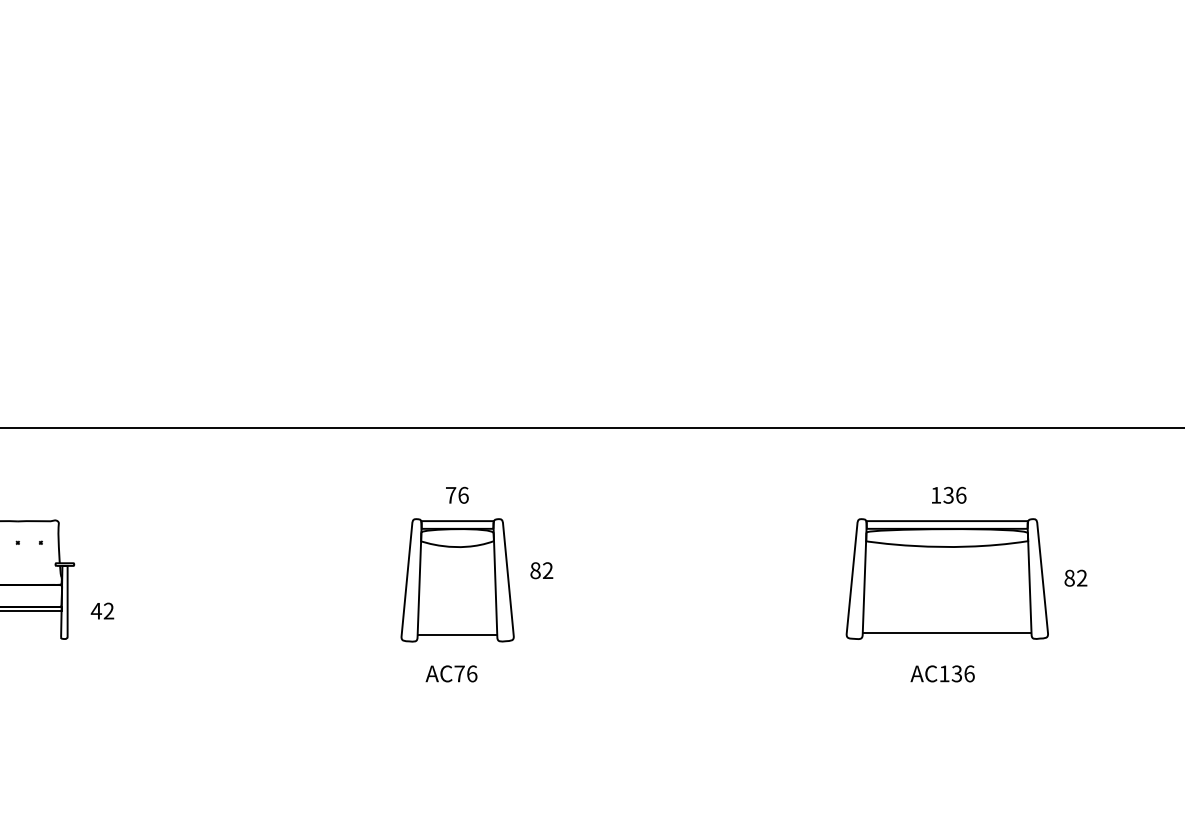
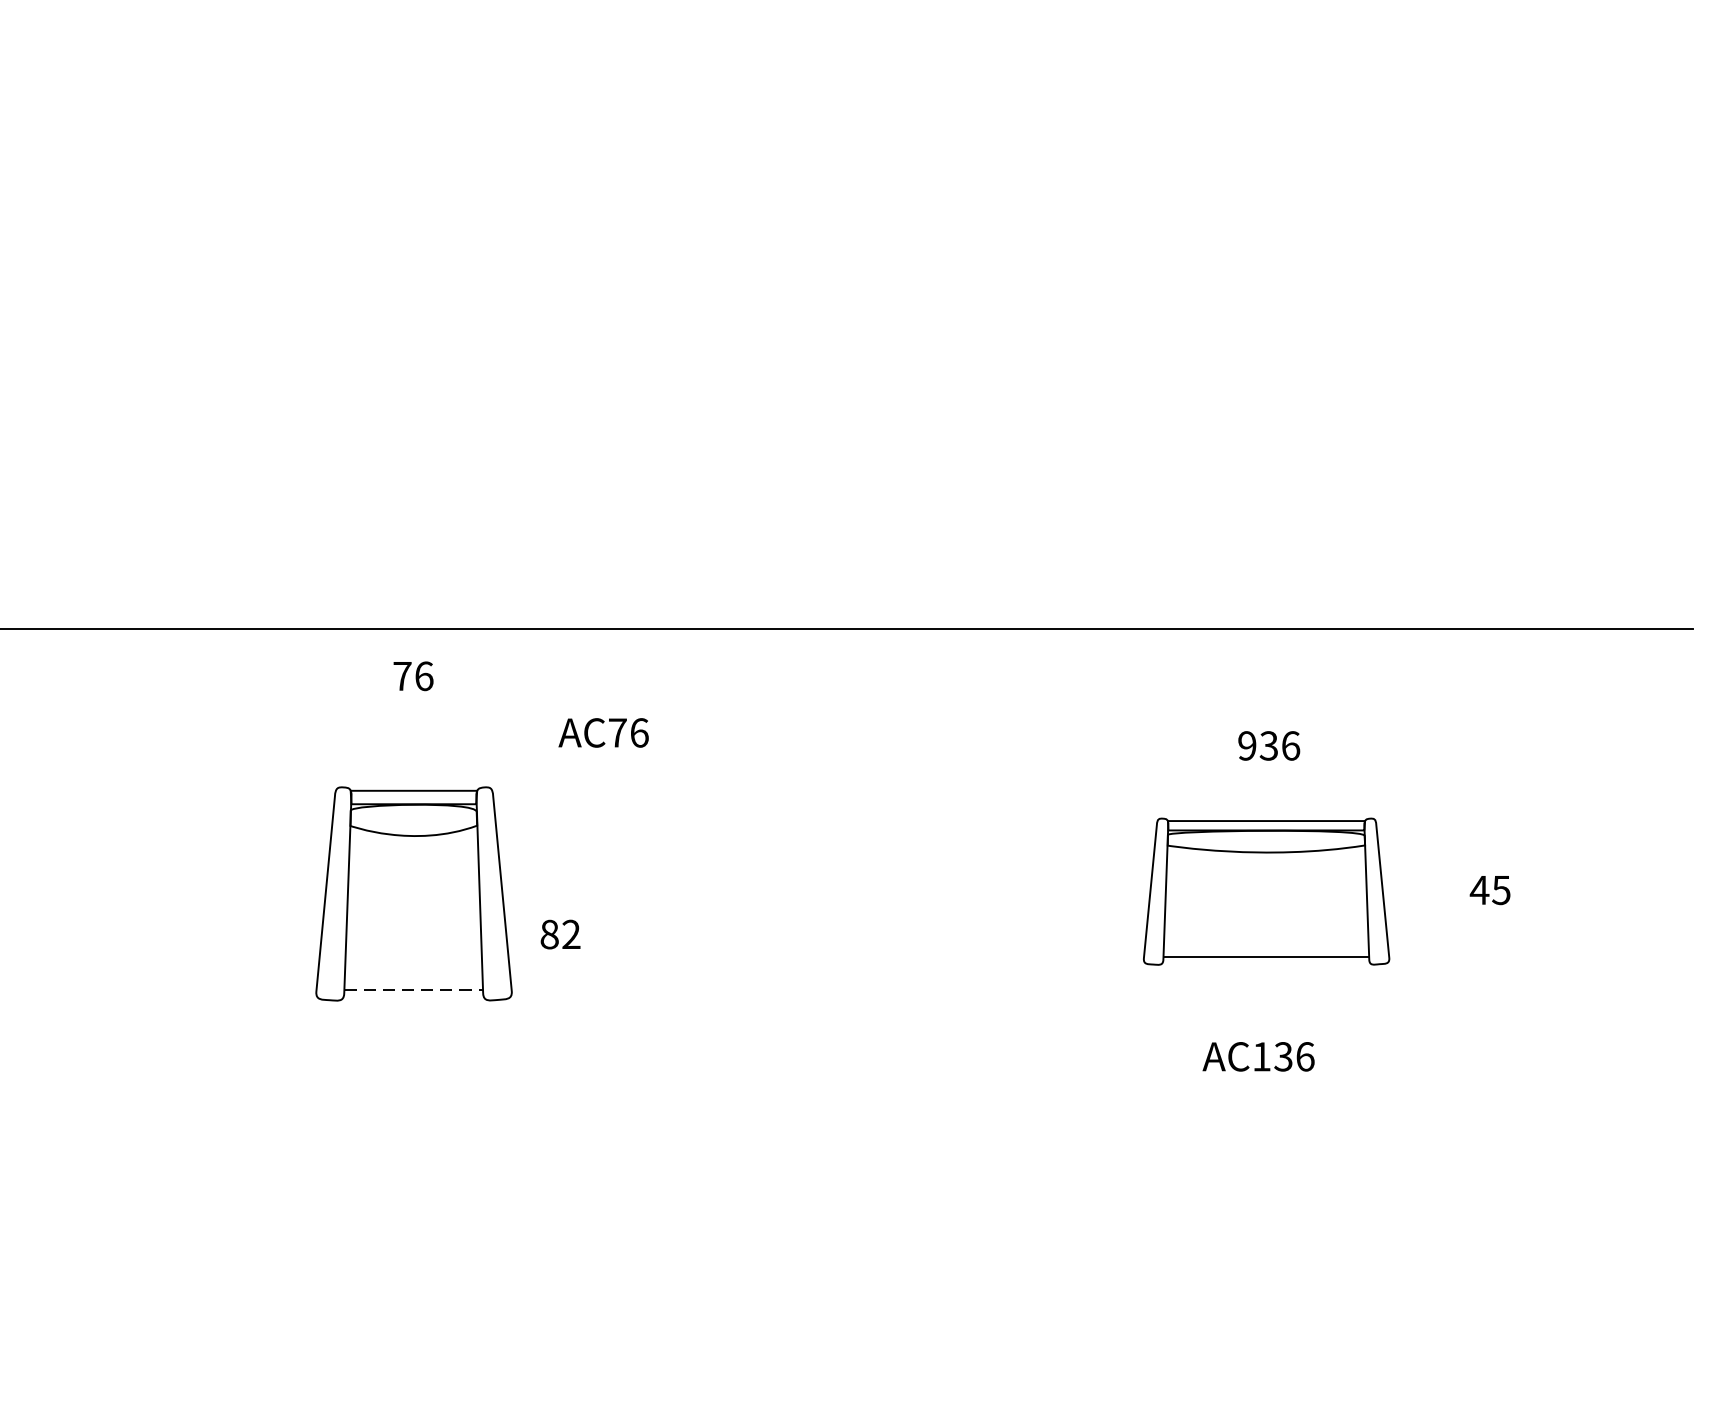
text: (457, 494) -> (413, 674), moved
text: (936, 494) -> (1247, 744), 136 -> 936
text: (541, 570) -> (560, 934), moved
text: (1075, 577) -> (1489, 888), 82 -> 45
part: (946, 578) -> (1265, 890), size x0.7
line: (457, 635) -> (413, 989), solid -> dashed
text: (451, 673) -> (603, 732), moved

